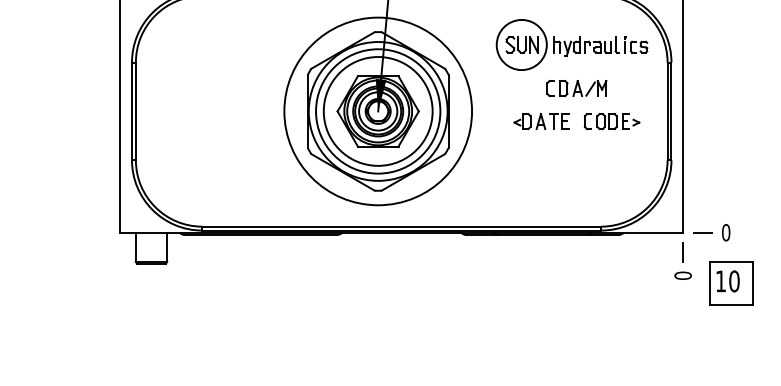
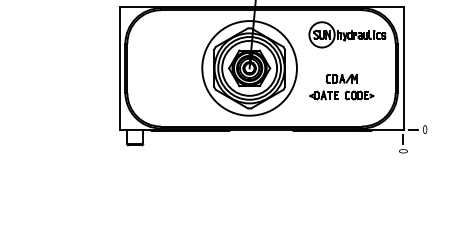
part: (576, 105) -> (341, 87), moved
part: (730, 284) -> (427, 155), removed

